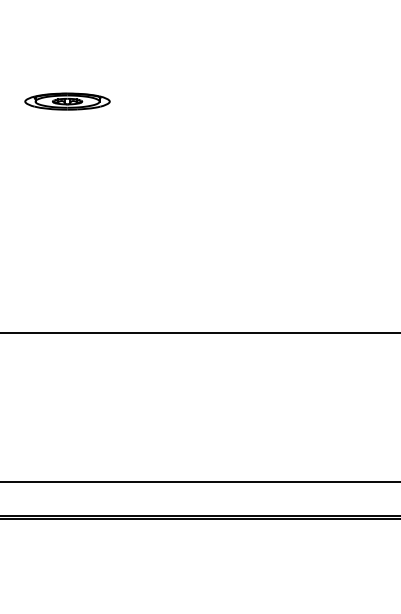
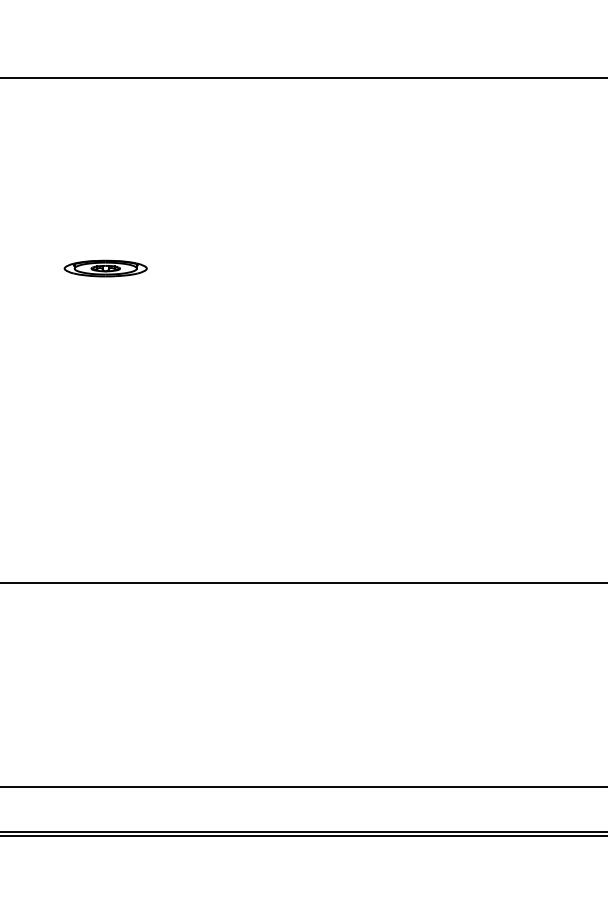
part: (67, 101) -> (105, 268), size x0.71

